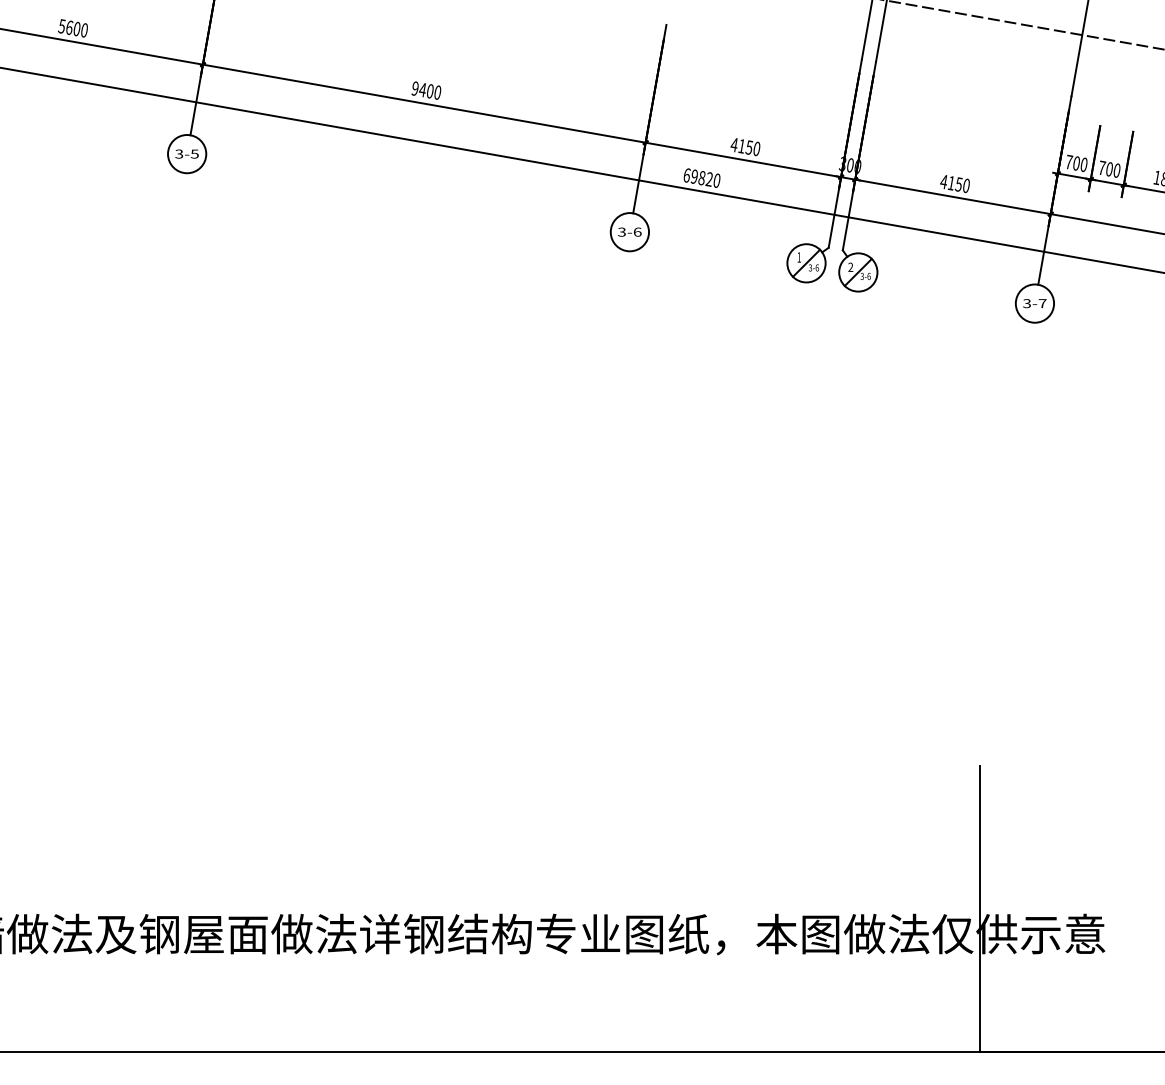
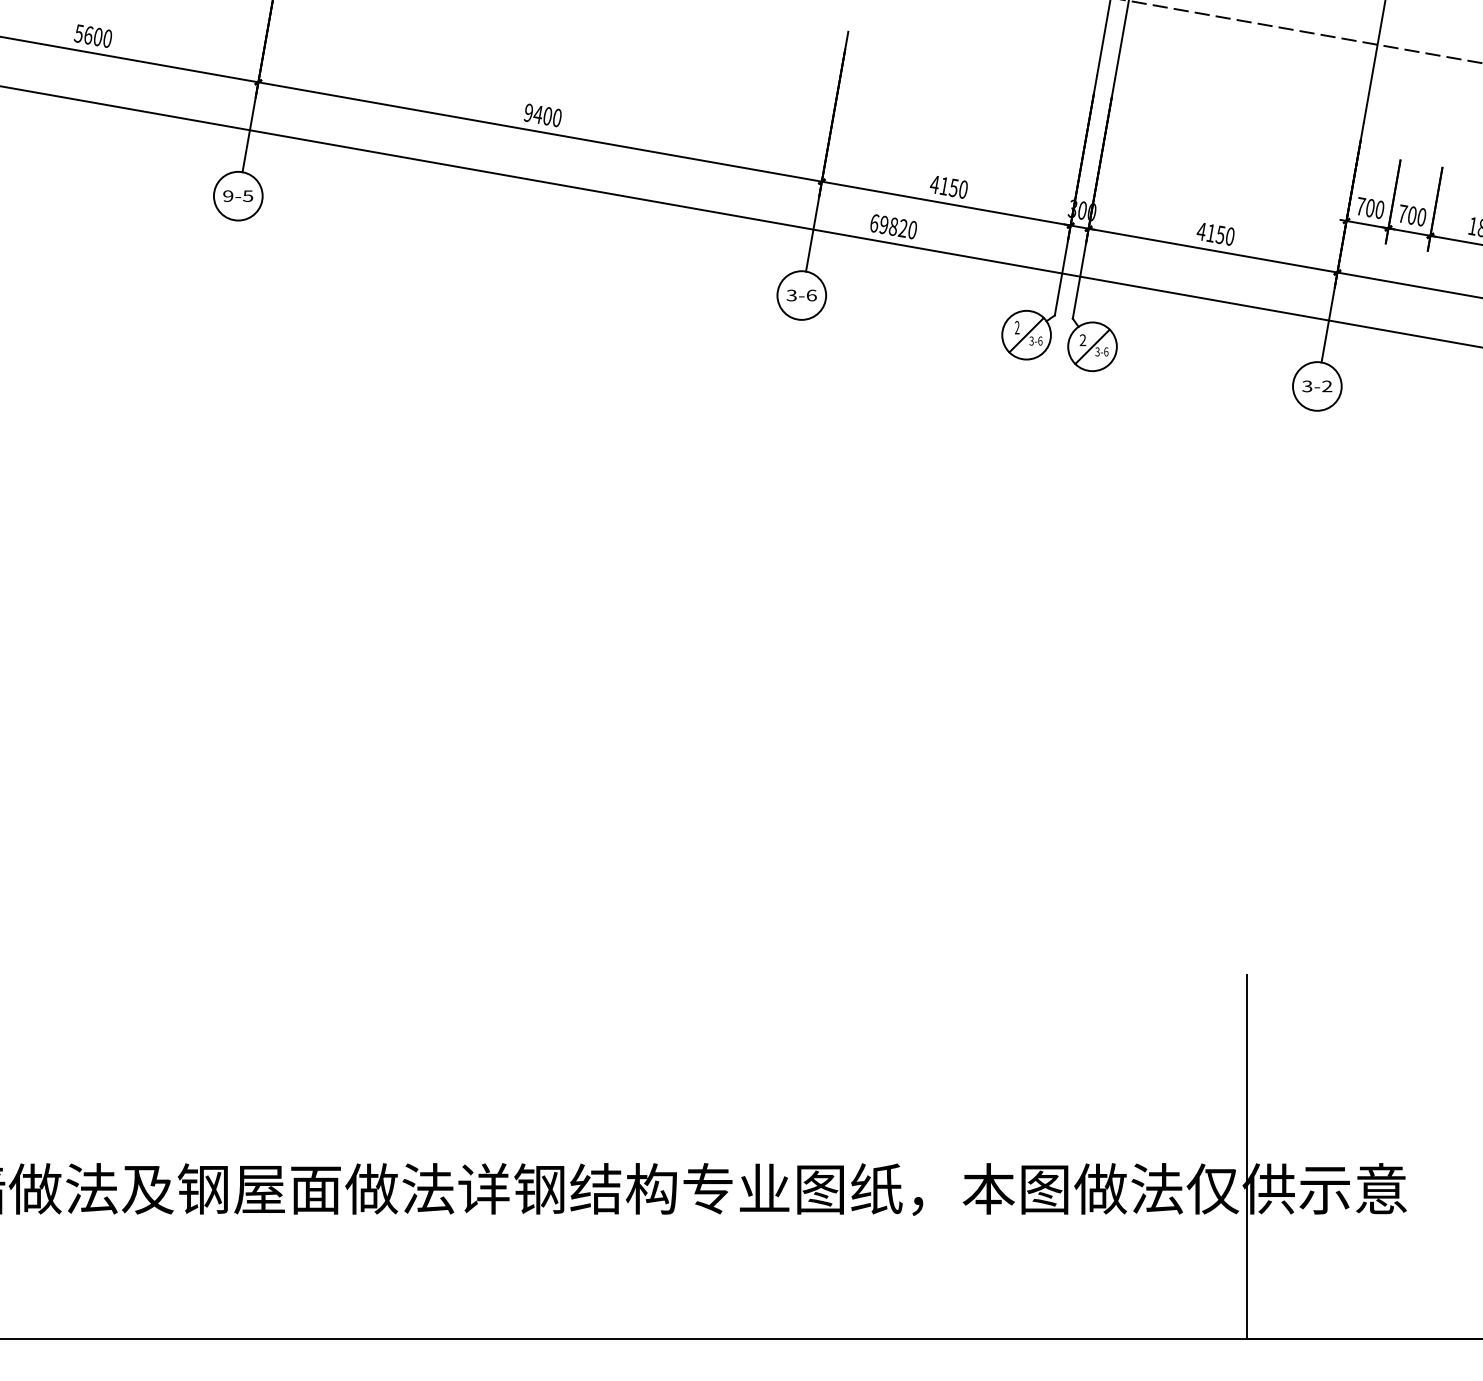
text: (179, 153) -> (228, 195), 3-5 -> 9-5
text: (799, 257) -> (1017, 327), 1 -> 2
text: (1042, 303) -> (1327, 386), 3-7 -> 3-2

